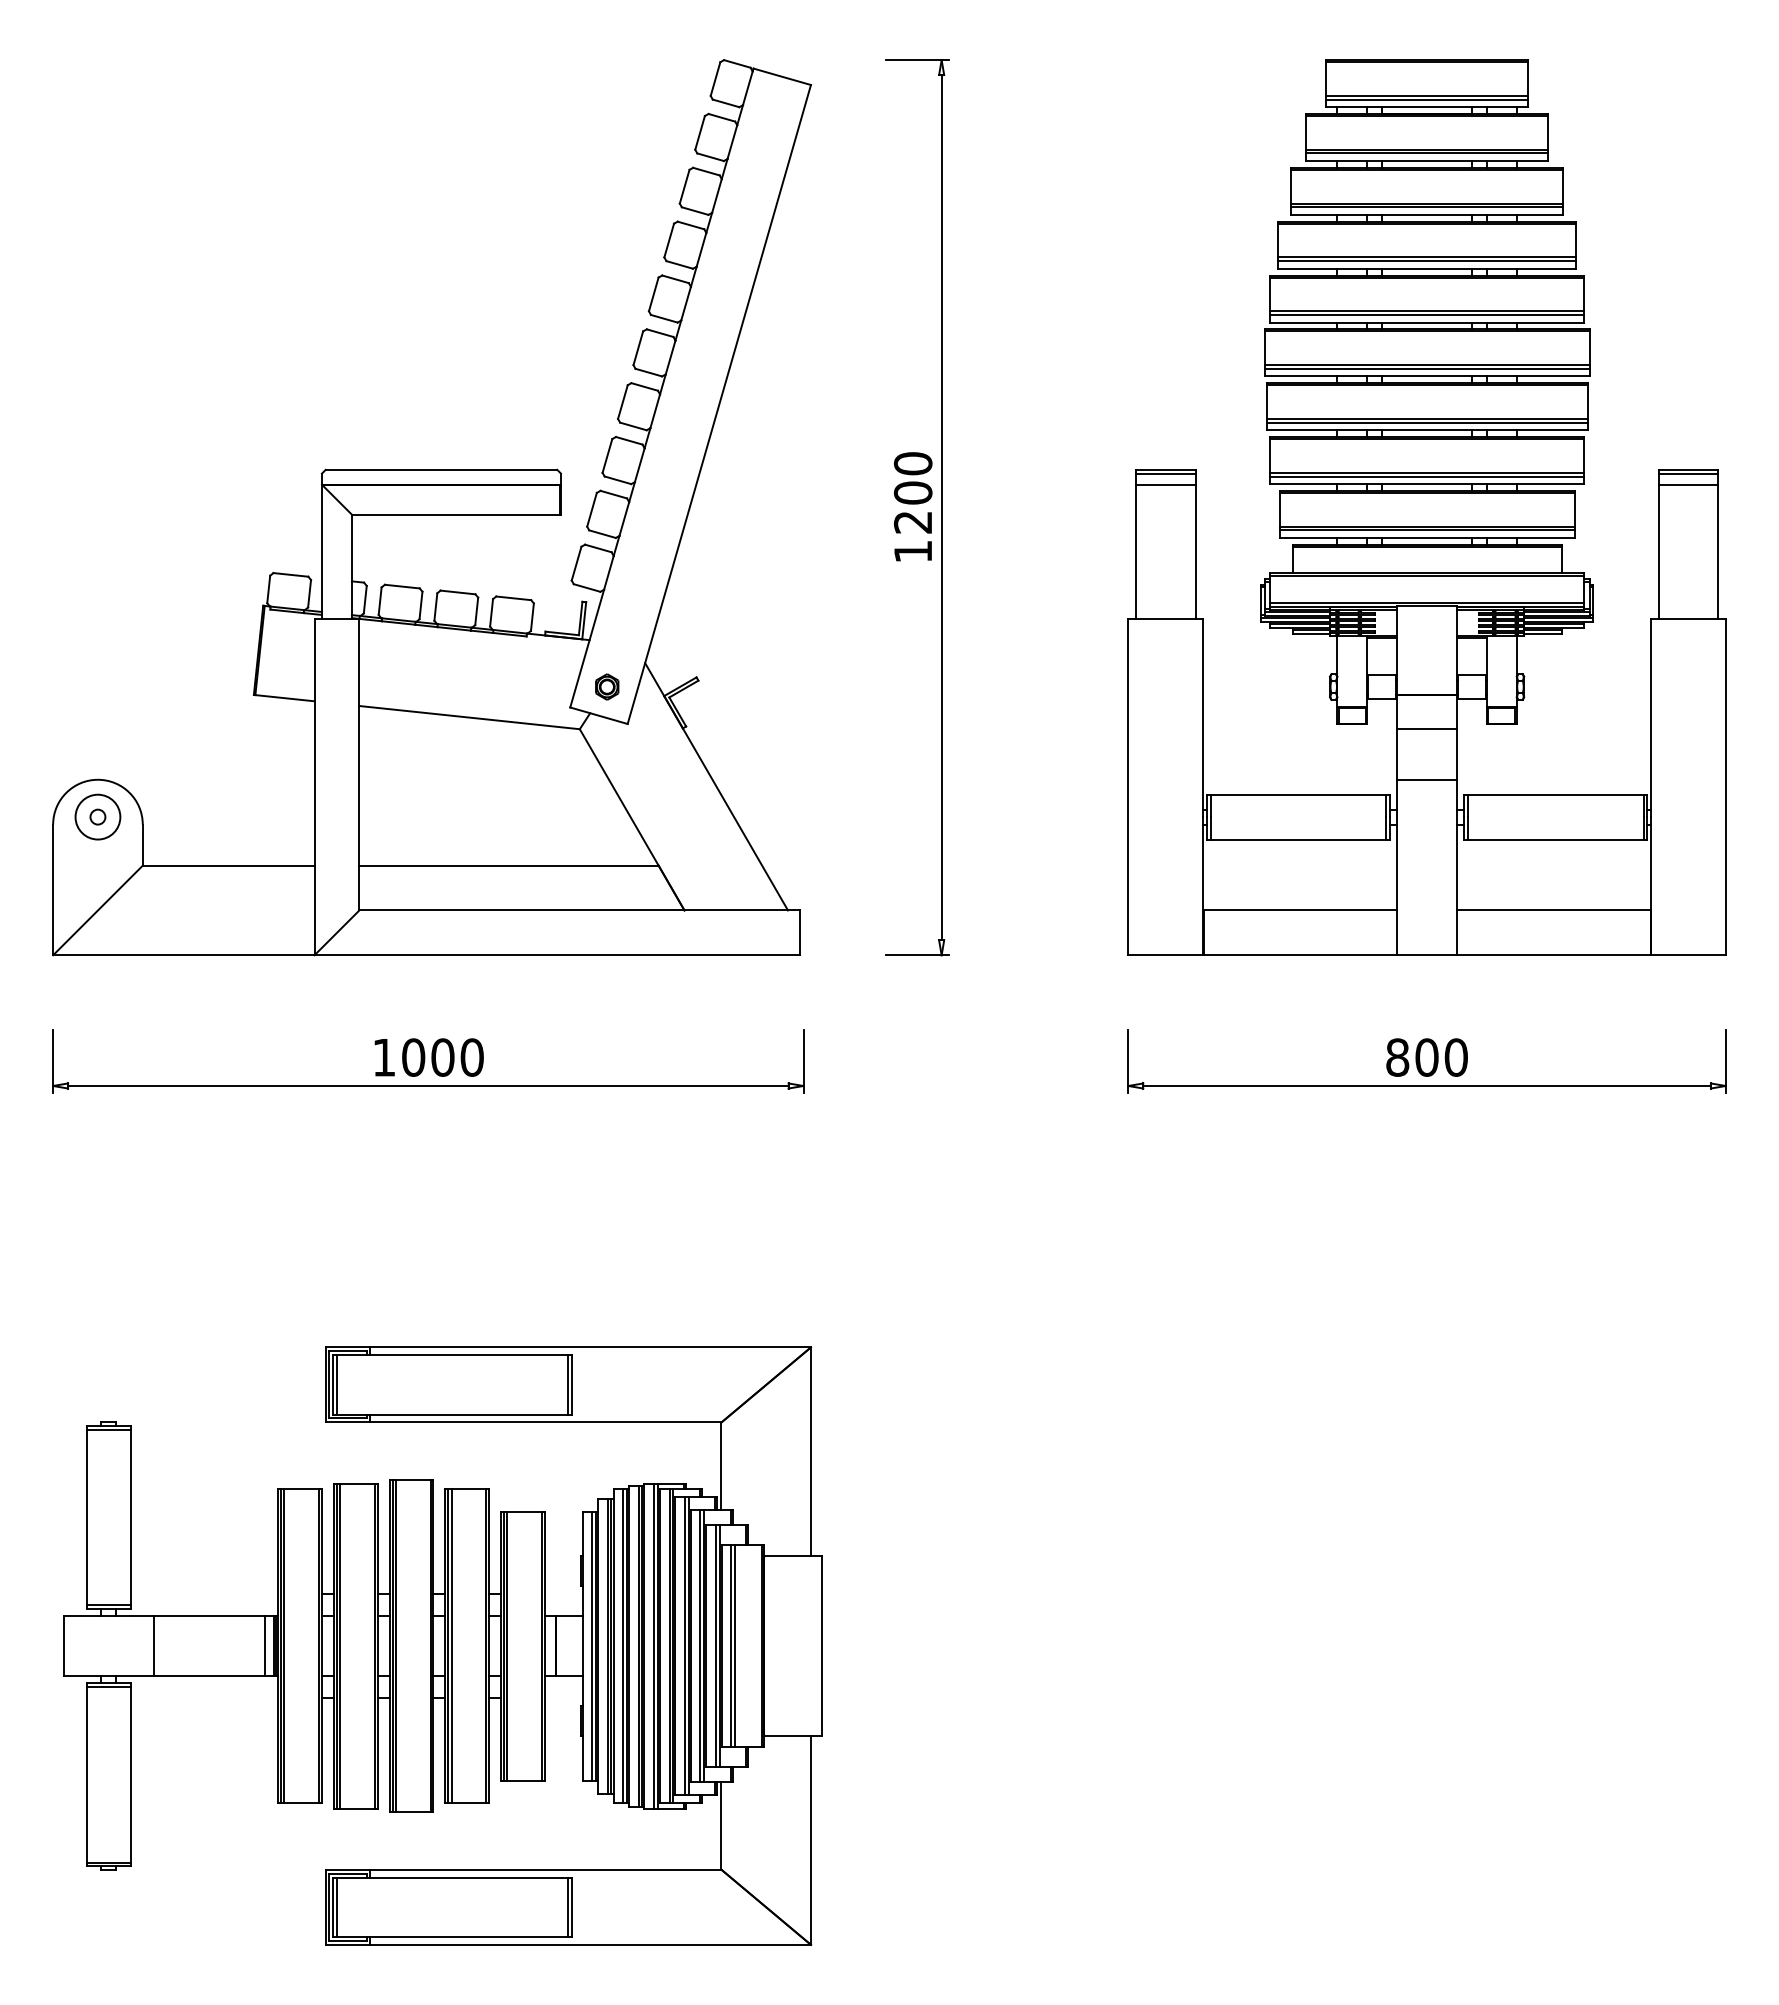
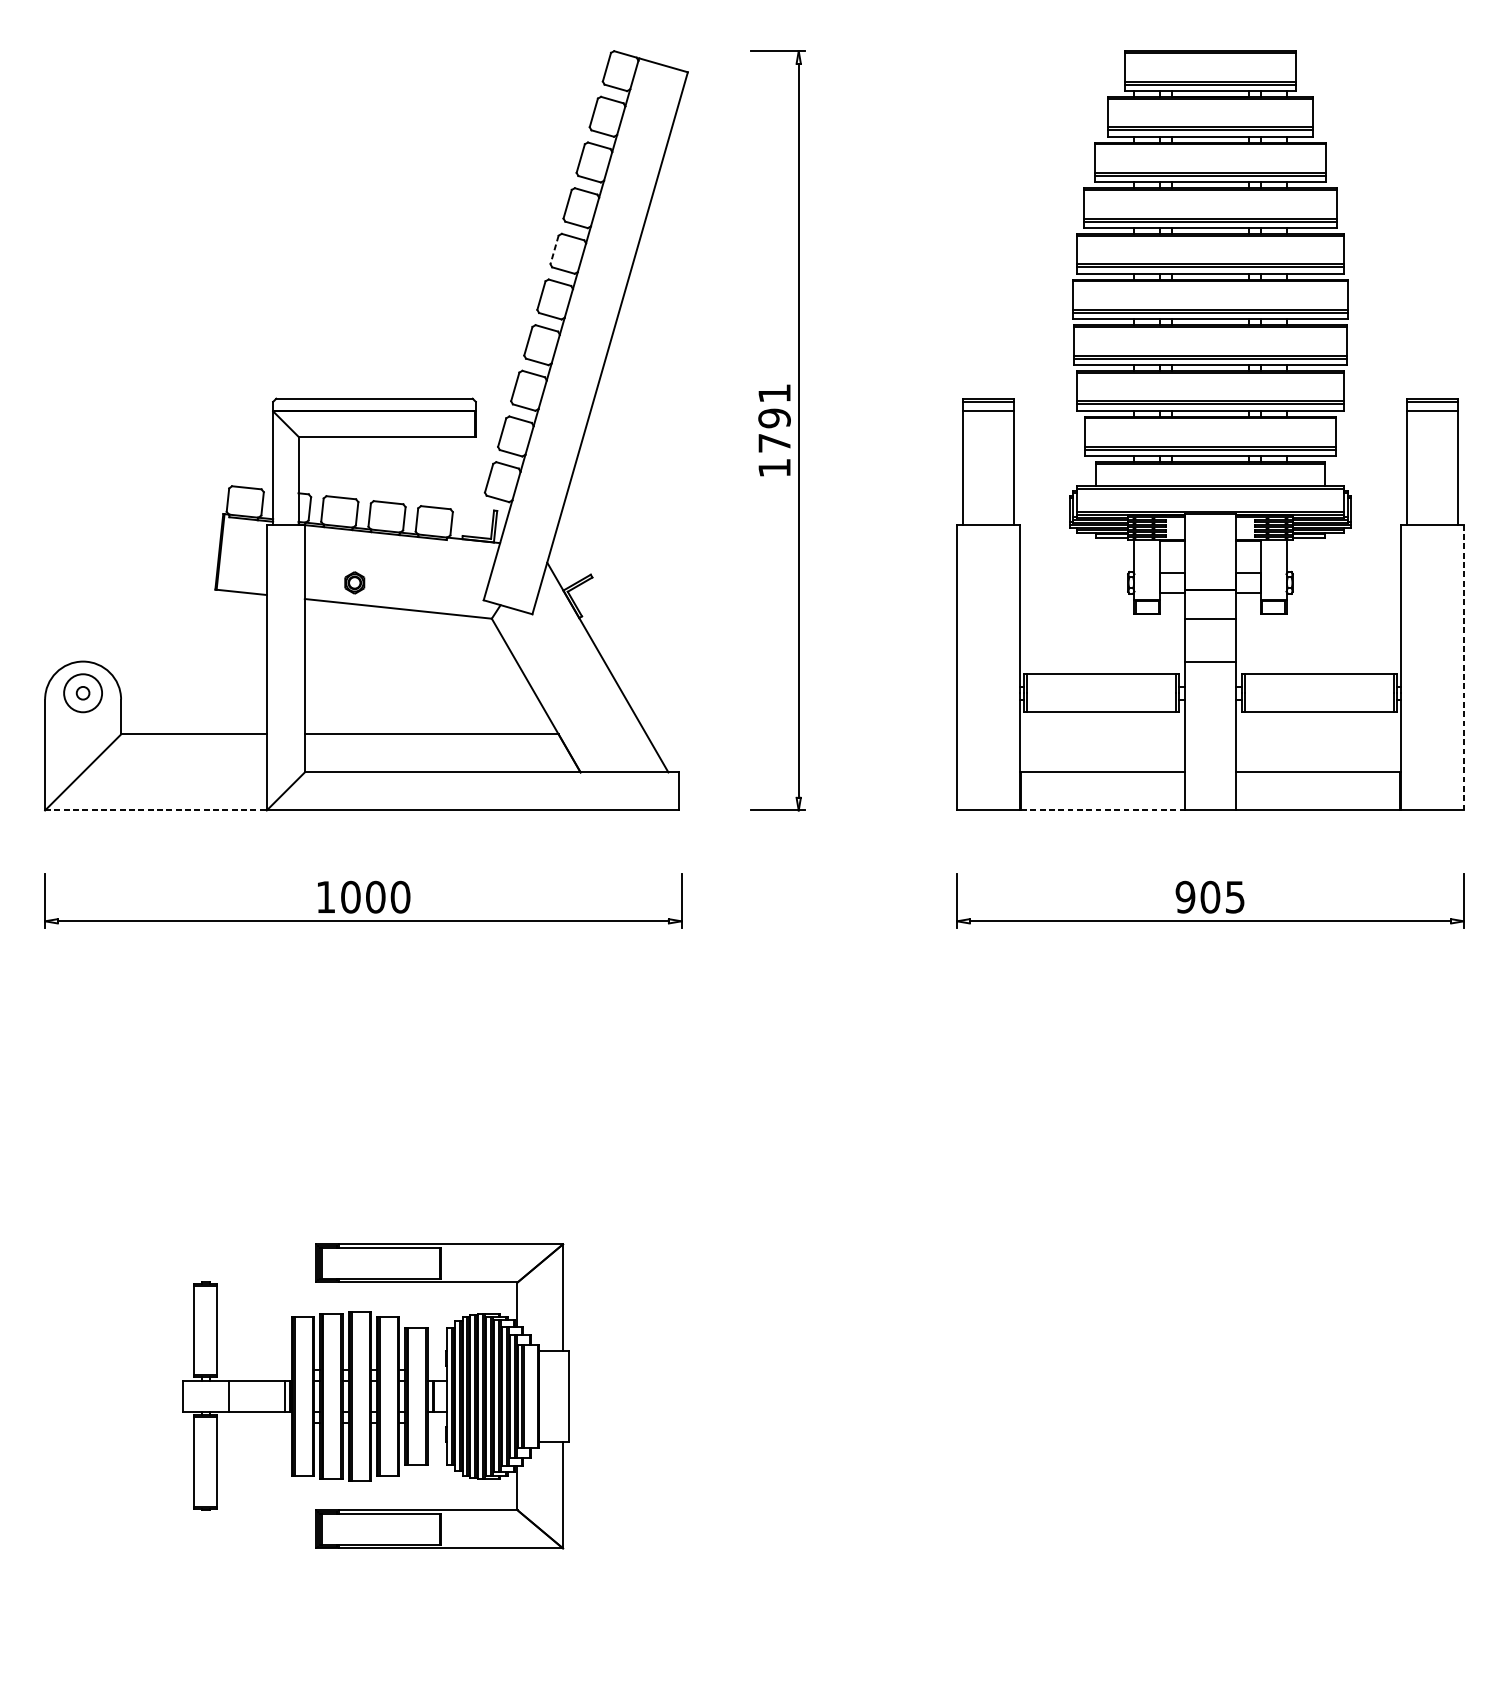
line: (653, 294) -> (554, 249), solid -> dashed
text: (912, 492) -> (774, 417), 1200 -> 1791
part: (607, 686) -> (354, 582), moved
line: (1725, 786) -> (1463, 667), solid -> dashed
line: (183, 955) -> (155, 810), solid -> dashed
line: (1300, 955) -> (1103, 810), solid -> dashed
text: (1426, 1057) -> (1209, 897), 800 -> 905
part: (442, 1645) -> (375, 1395), size x0.6

